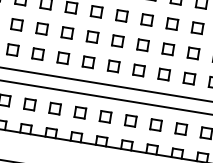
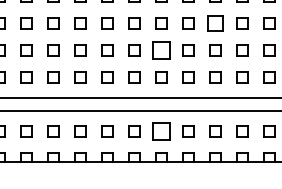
part: (147, 19) -> (215, 23), size x1.4
part: (92, 36) -> (161, 50), size x1.6
part: (80, 112) -> (161, 131), size x1.6

